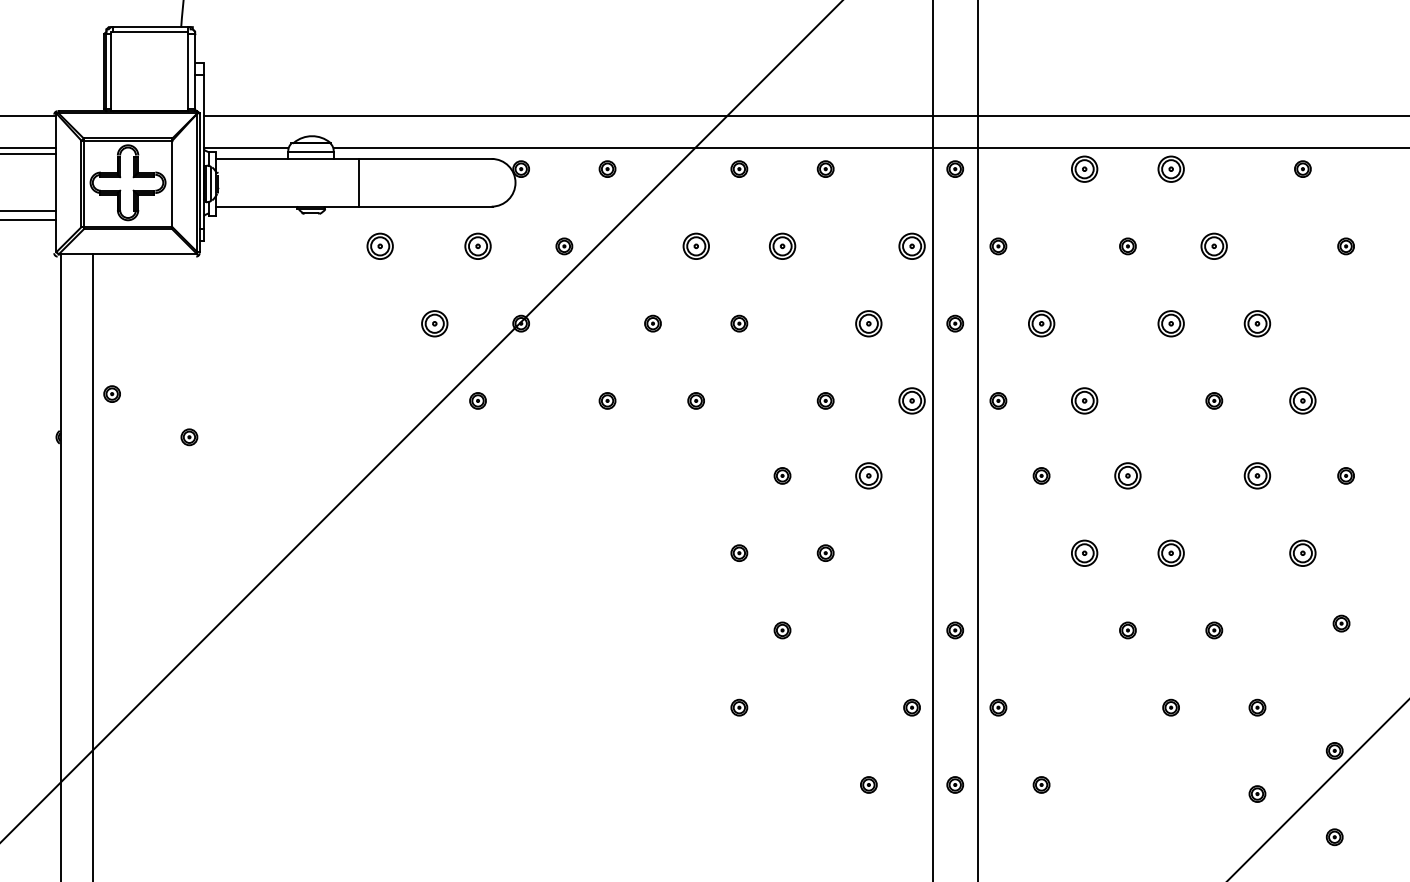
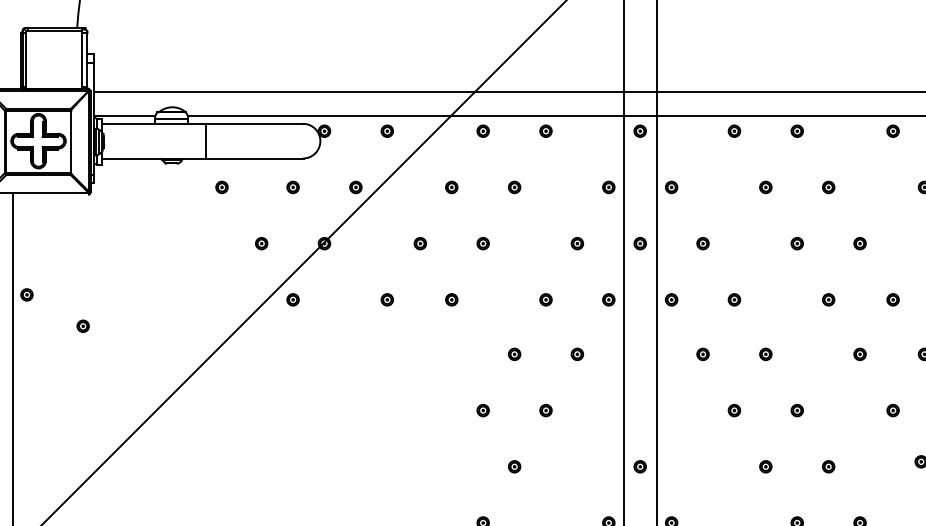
part: (1084, 168) -> (734, 130), size x0.62
part: (1170, 168) -> (796, 130), size x0.62
part: (380, 246) -> (222, 187), size x0.62
part: (477, 246) -> (292, 187), size x0.62
part: (695, 246) -> (451, 187), size x0.62
part: (782, 246) -> (514, 187), size x0.62
part: (911, 246) -> (608, 187), size x0.62
part: (1214, 246) -> (828, 187), size x0.62
part: (434, 323) -> (261, 243), size x0.62
part: (868, 323) -> (577, 243), size x0.62
part: (1041, 323) -> (702, 243), size x0.62
part: (1170, 323) -> (796, 243), size x0.62
part: (1257, 323) -> (860, 243), size x0.62
part: (911, 400) -> (608, 299), size x0.62
part: (1084, 400) -> (734, 299), size x0.62
part: (1302, 400) -> (892, 299), size x0.62
part: (868, 475) -> (577, 354), size x0.62
part: (1127, 475) -> (765, 354), size x0.62
part: (1257, 475) -> (860, 354), size x0.62
part: (1084, 552) -> (734, 410), size x0.62
part: (1170, 552) -> (796, 410), size x0.62
part: (1302, 552) -> (892, 410), size x0.62

